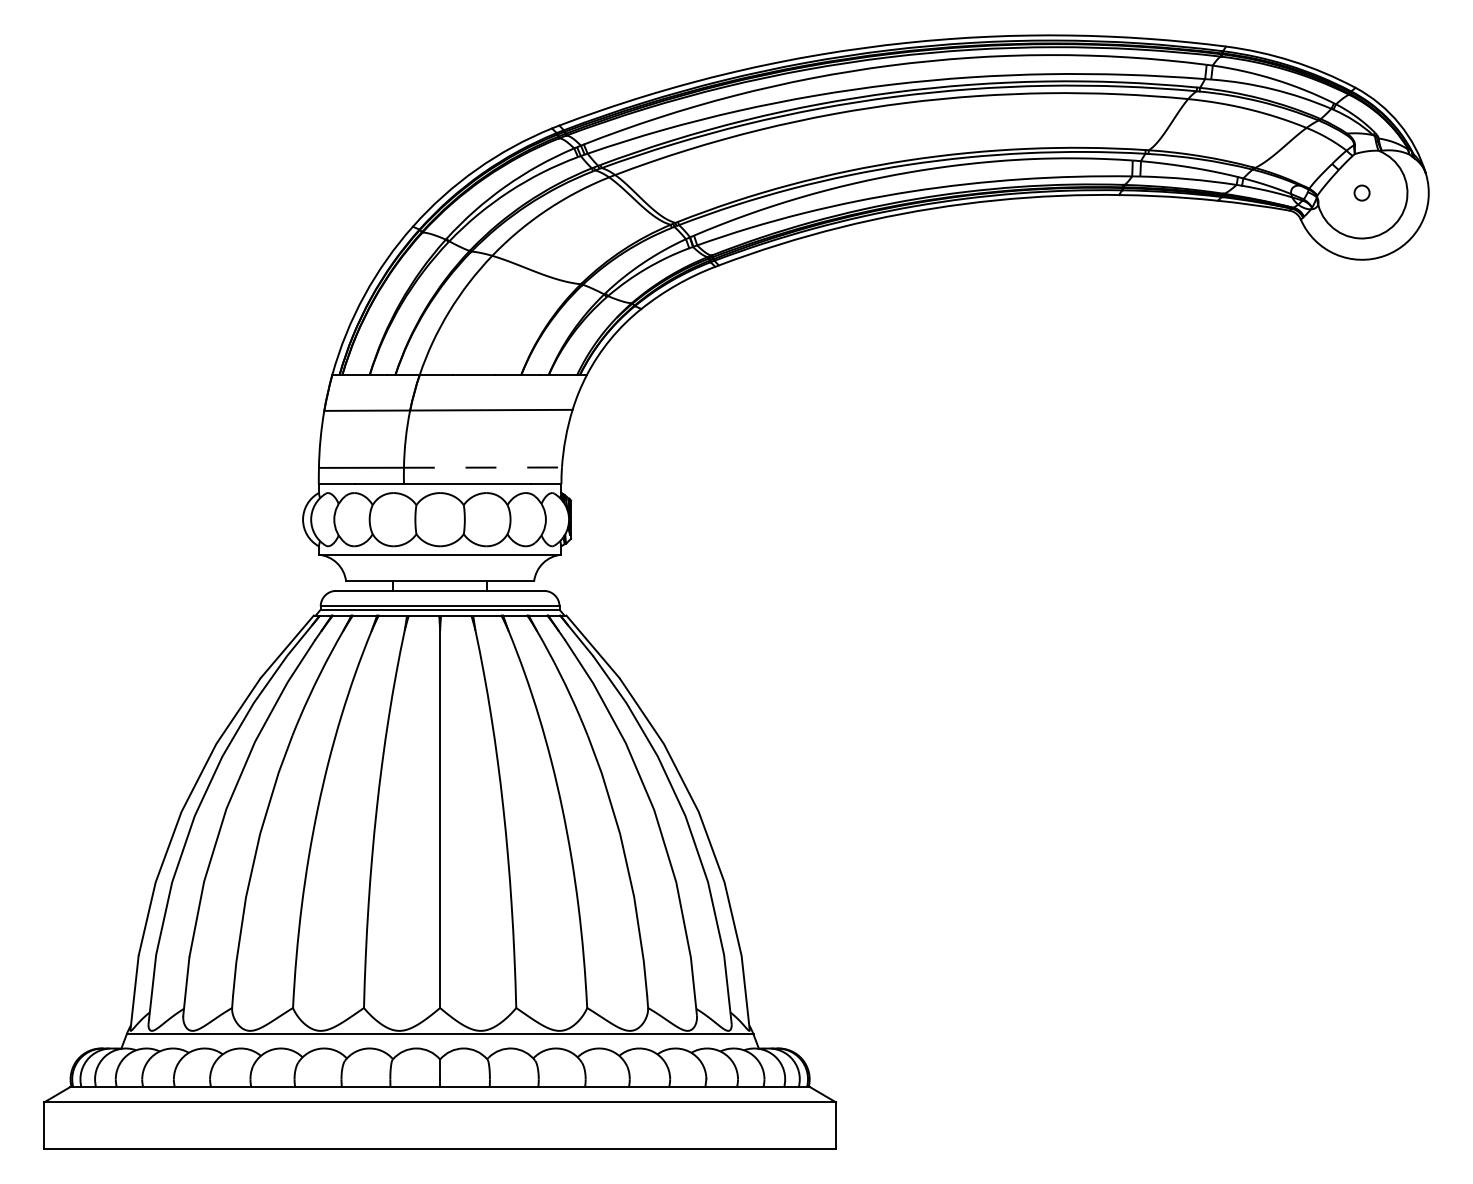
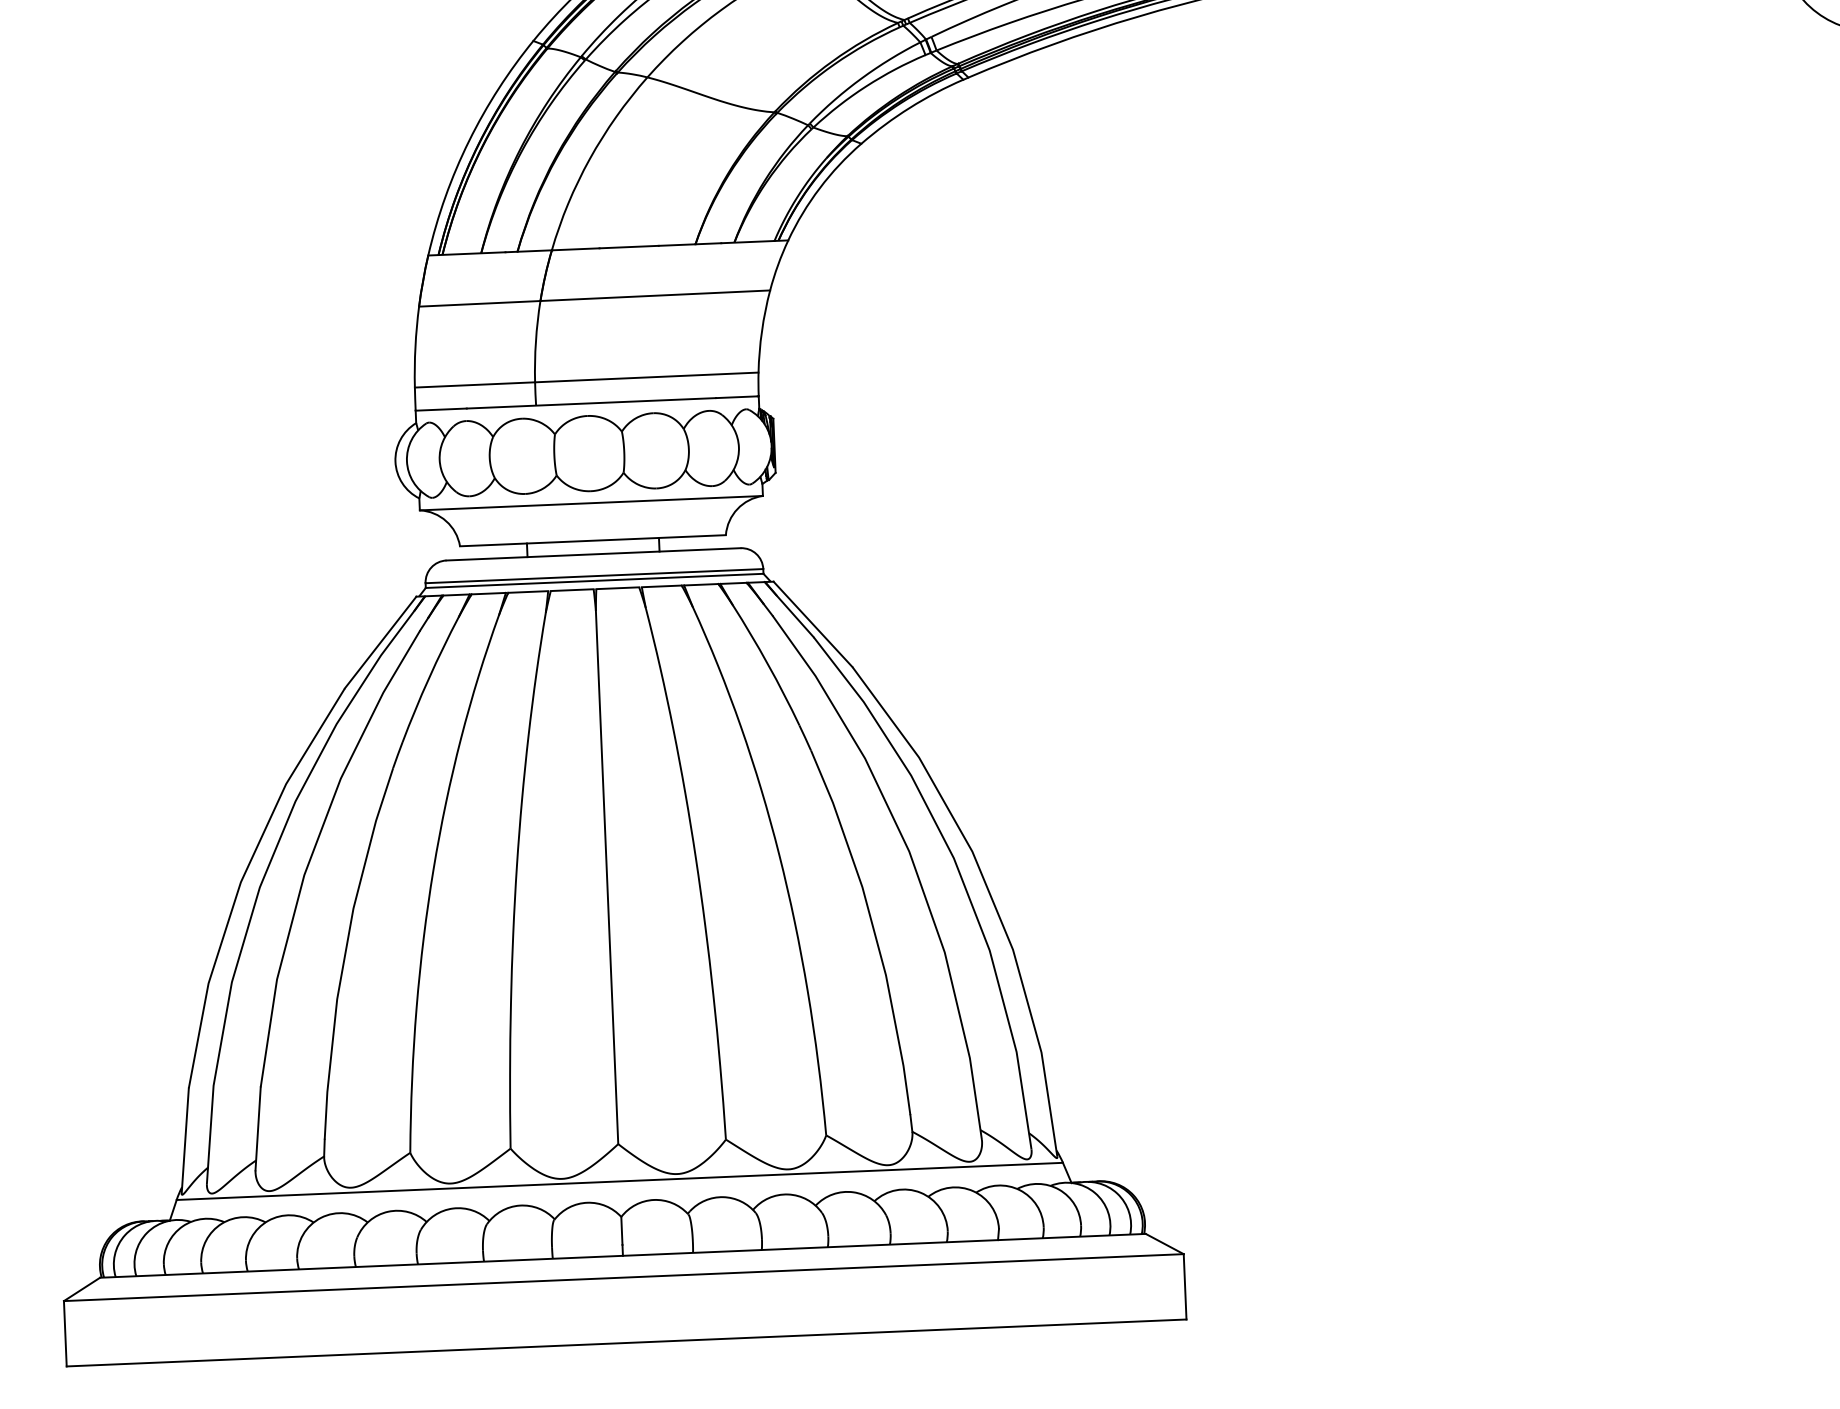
line: (483, 467) -> (647, 377), dashed -> solid

